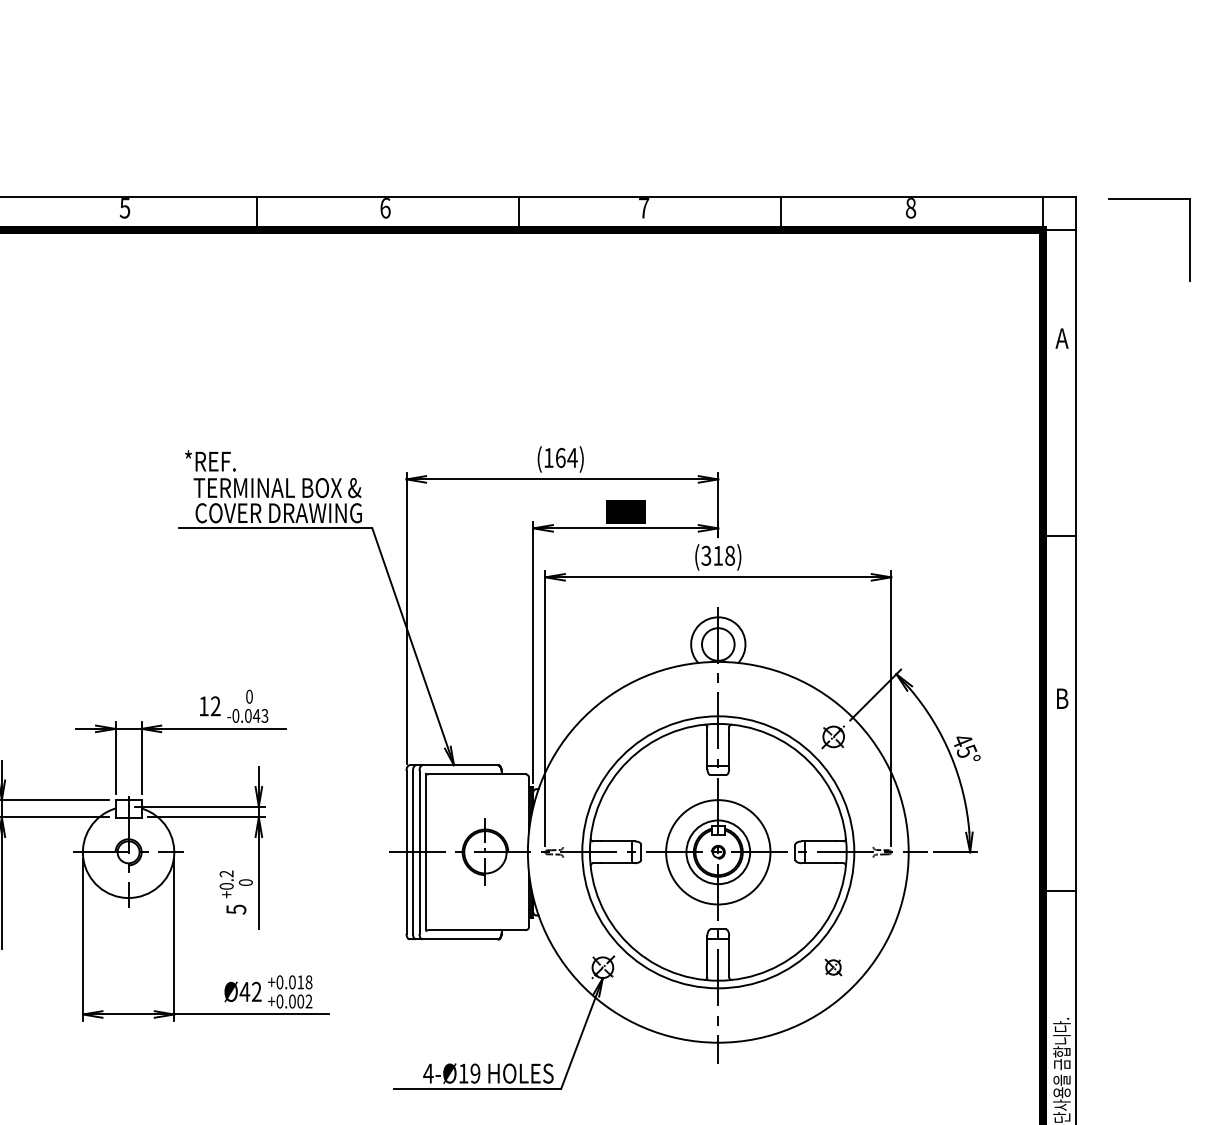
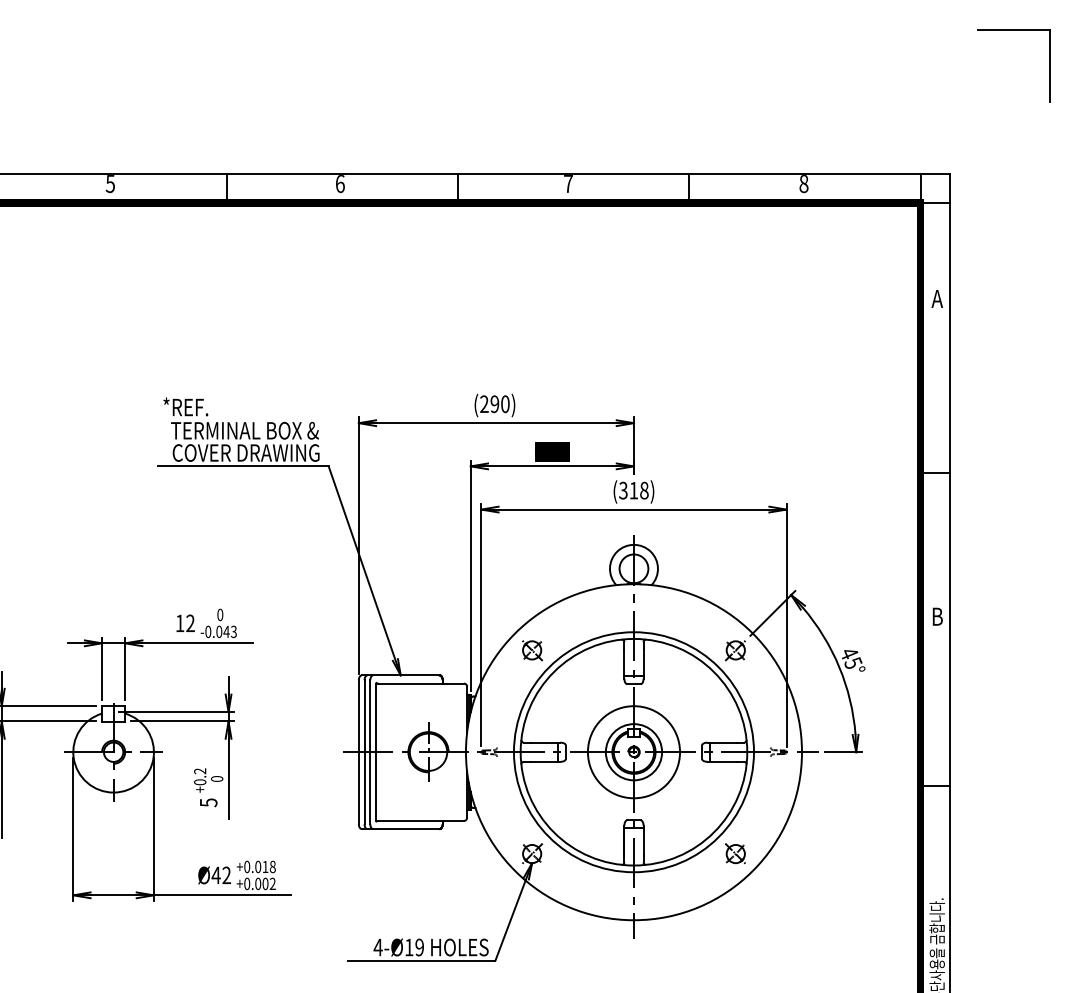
part: (1149, 199) -> (1014, 30), moved
text: (560, 457) -> (494, 403), (164) -> (290)
part: (603, 737) -> (532, 650), added
part: (832, 966) -> (734, 852), size x1.43

